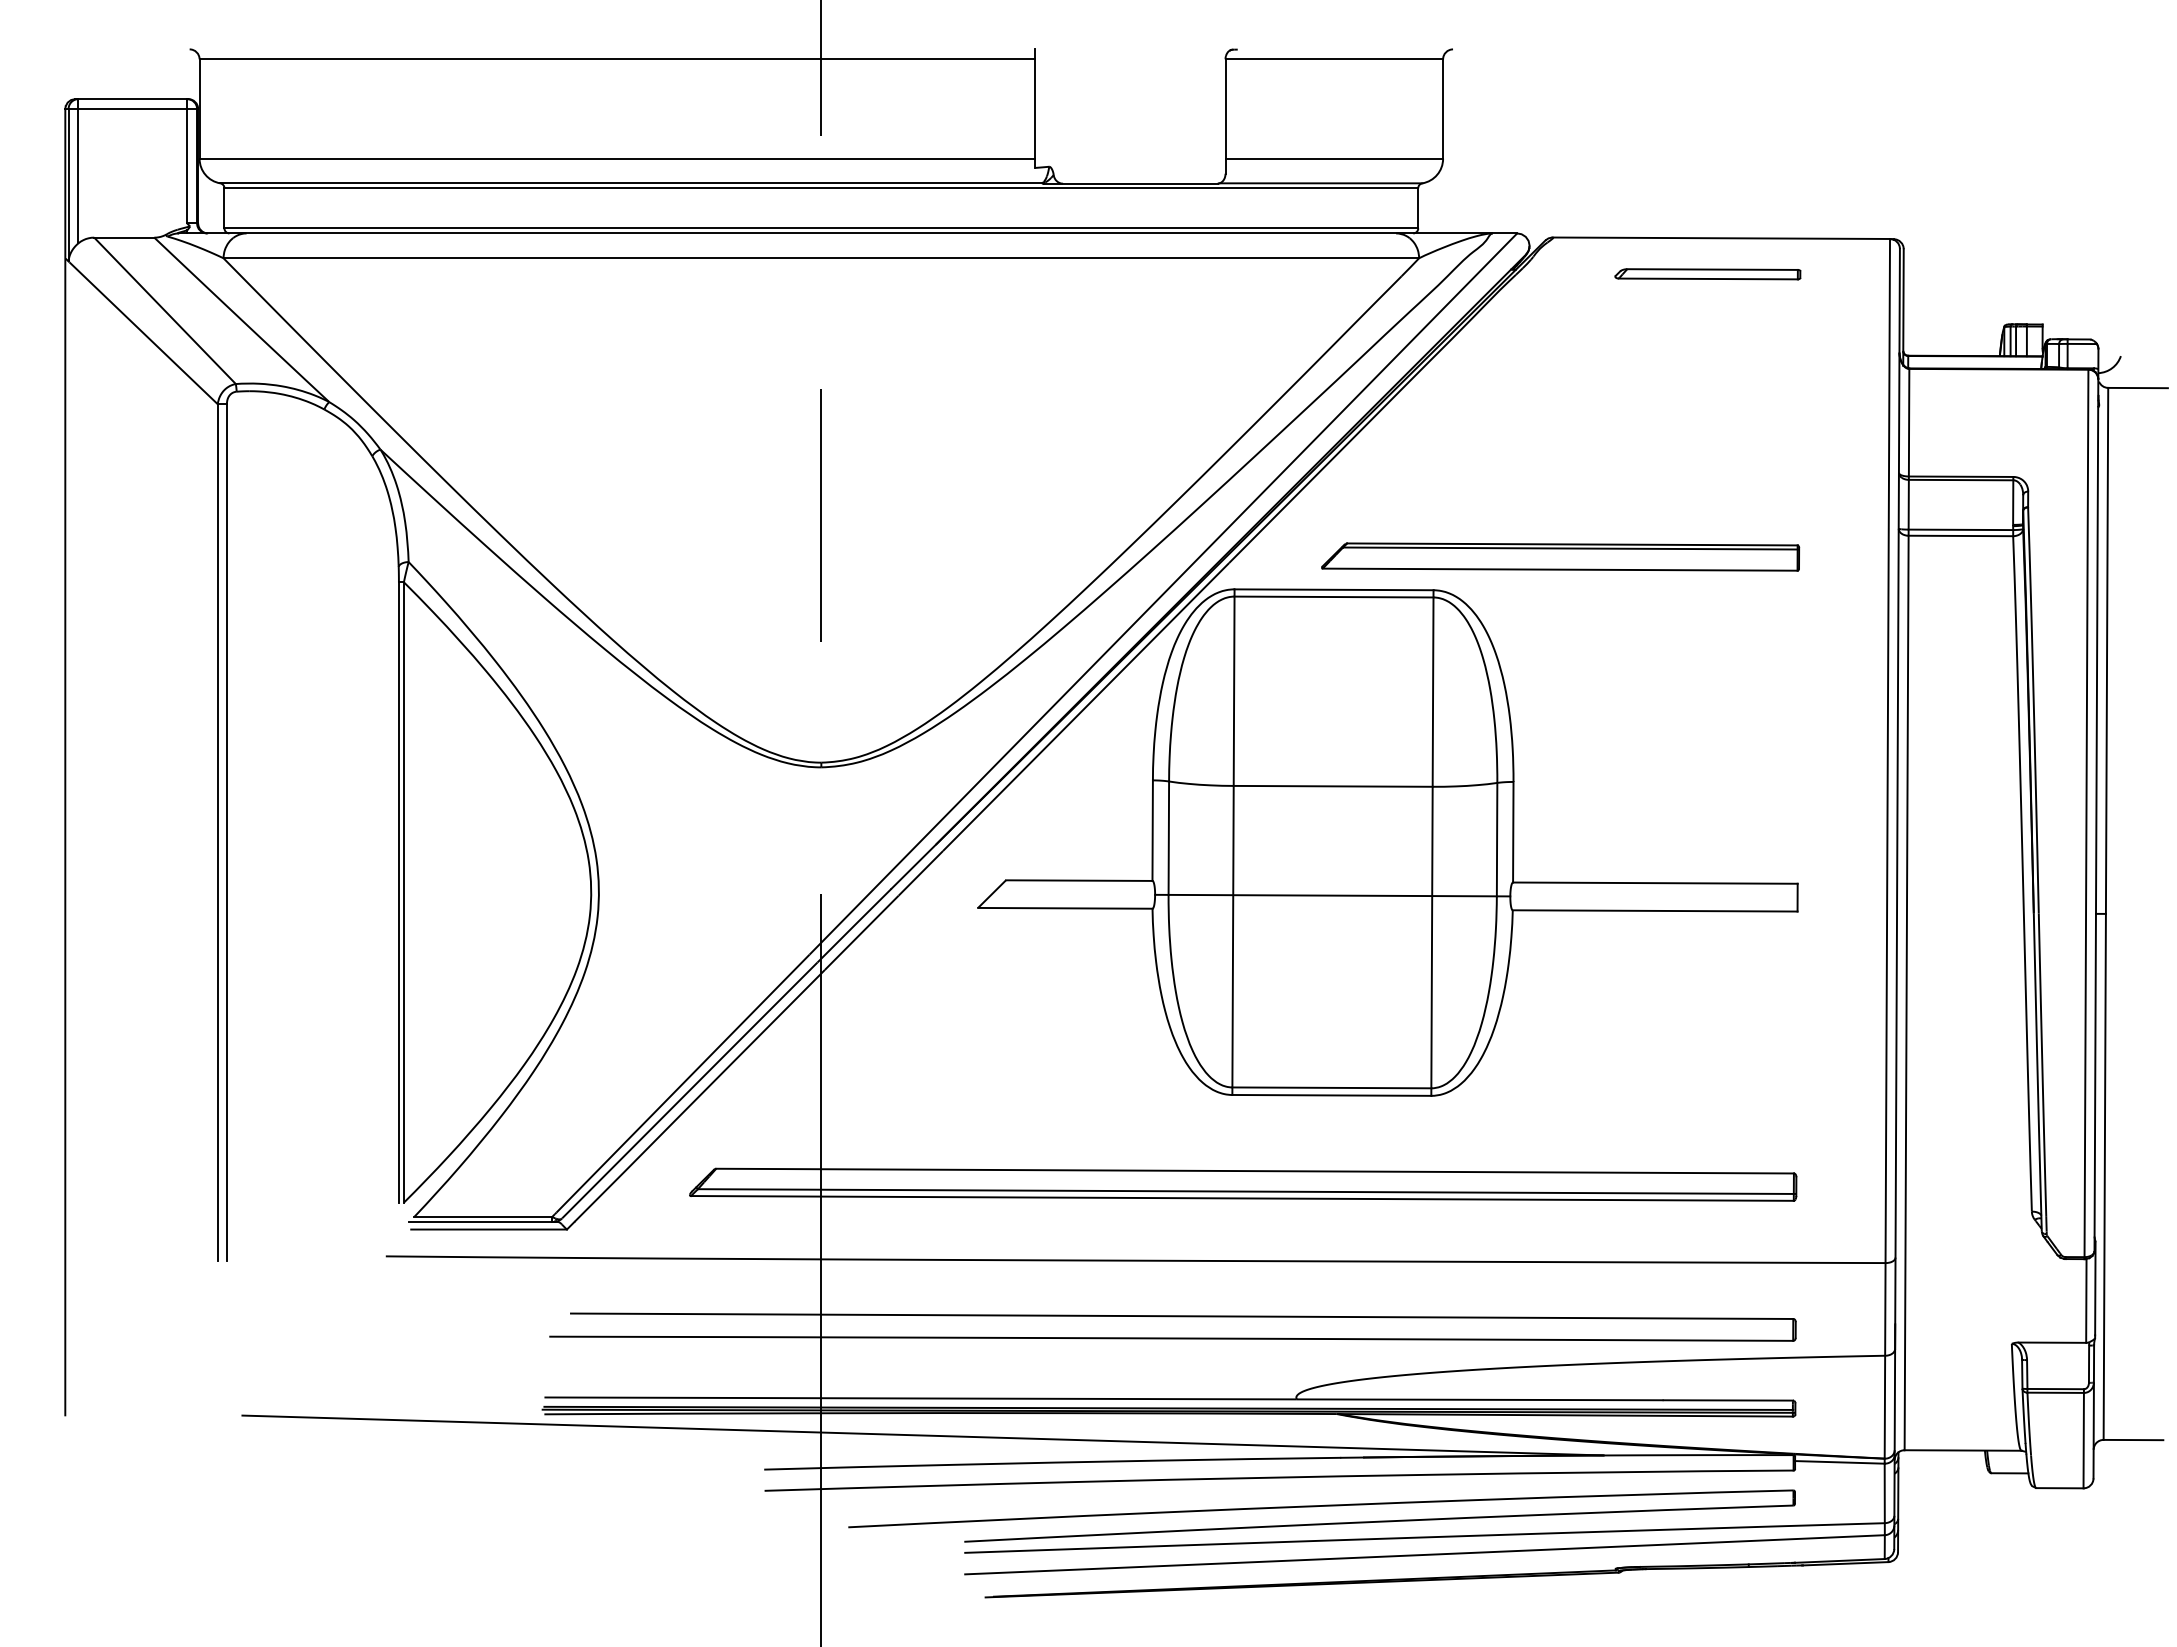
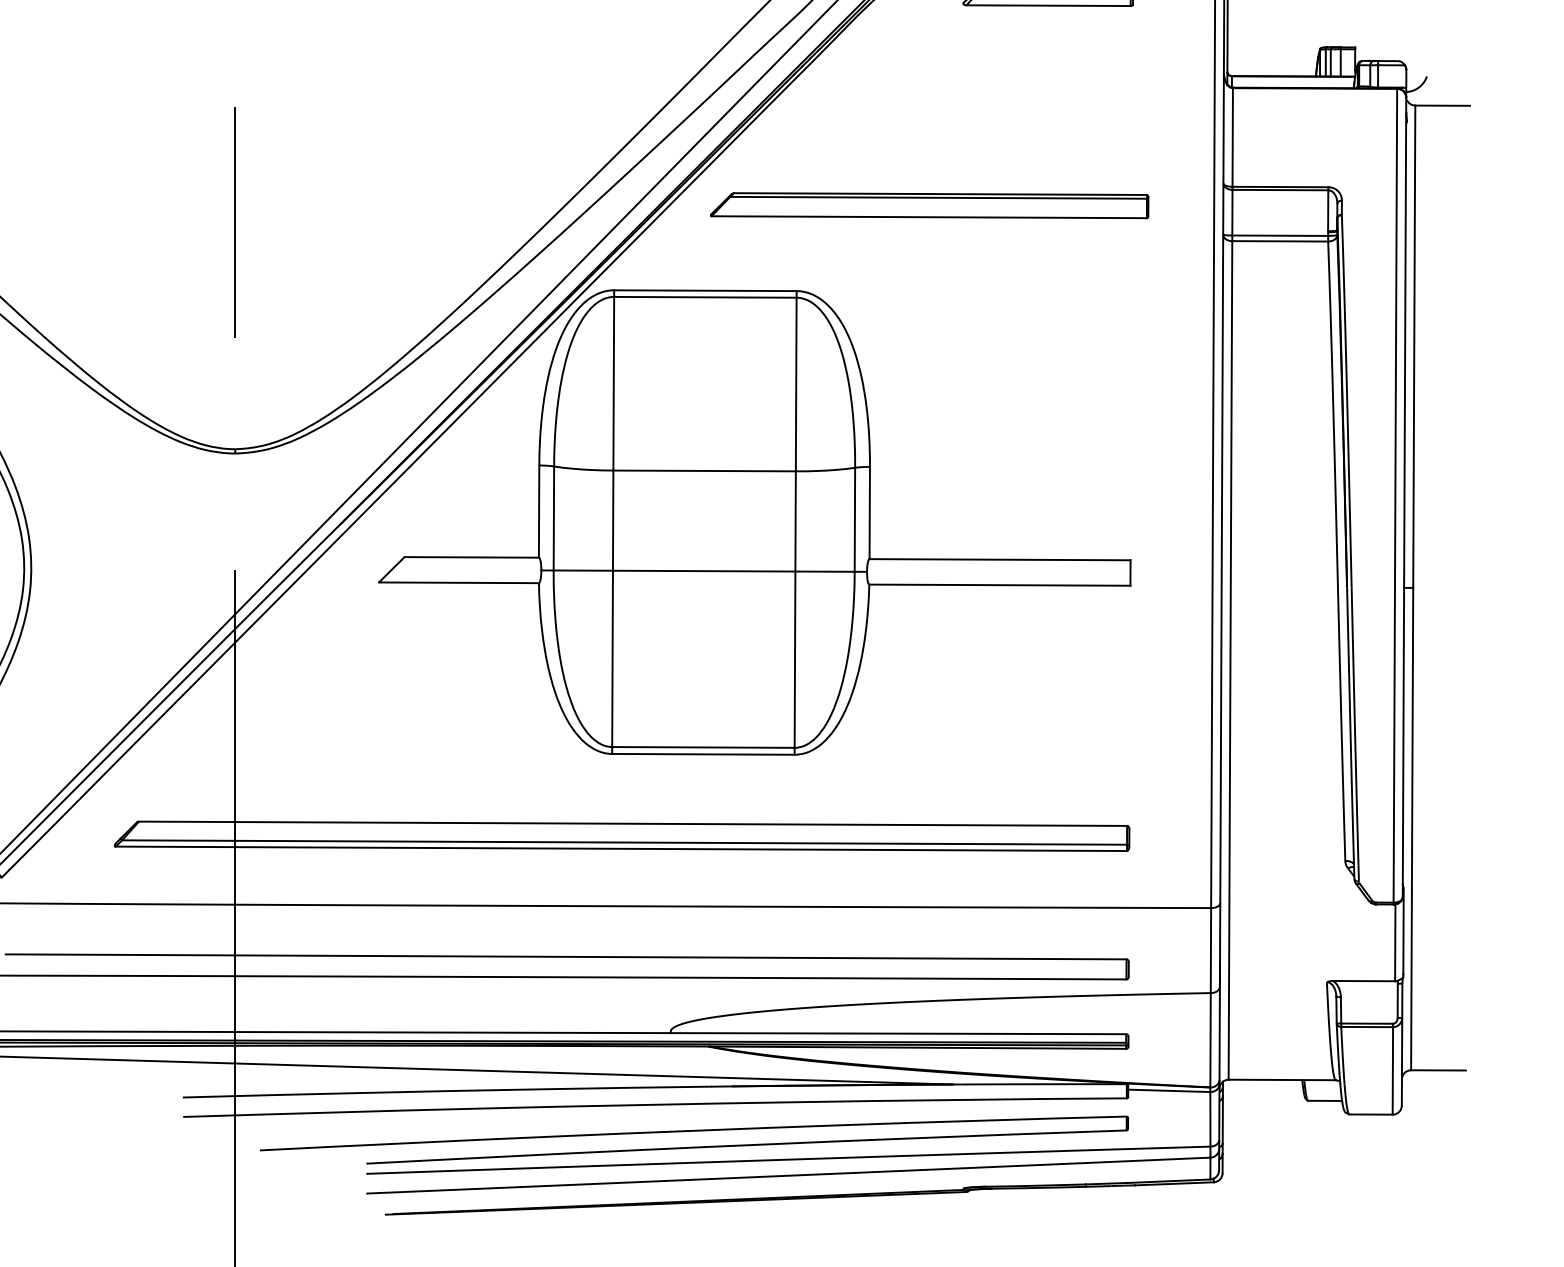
part: (1560, 556) -> (929, 205), moved

